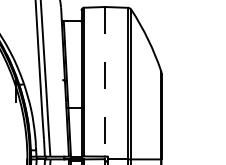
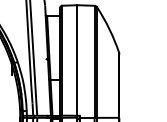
line: (104, 81) -> (77, 60), dashed -> solid

